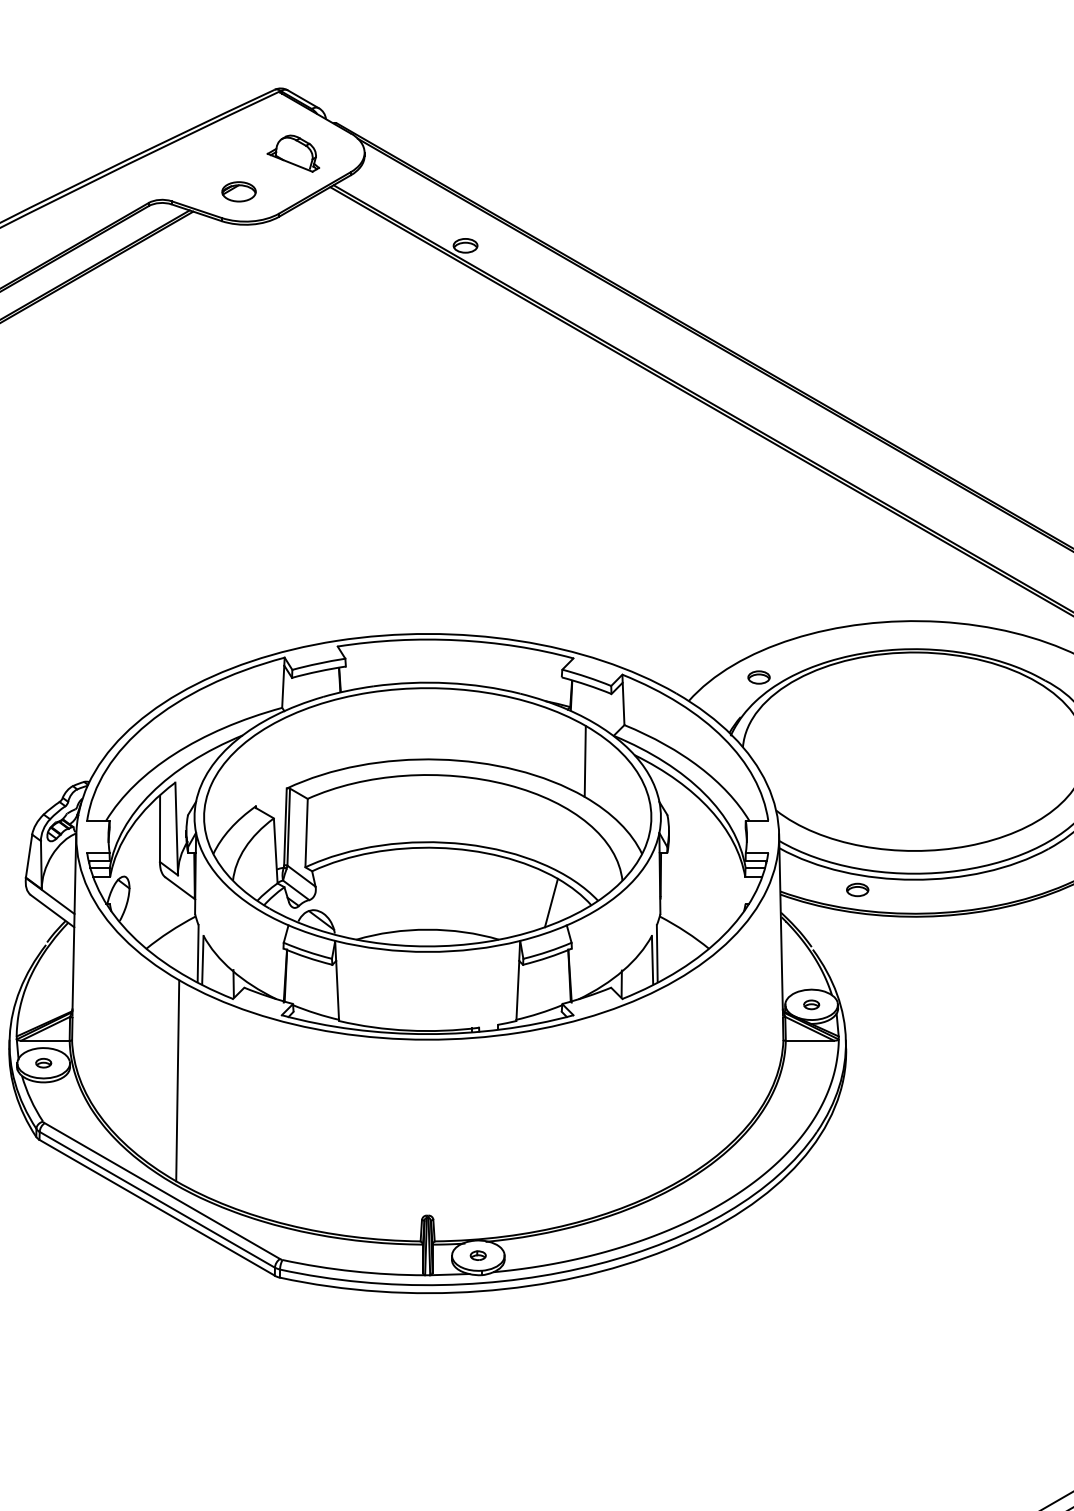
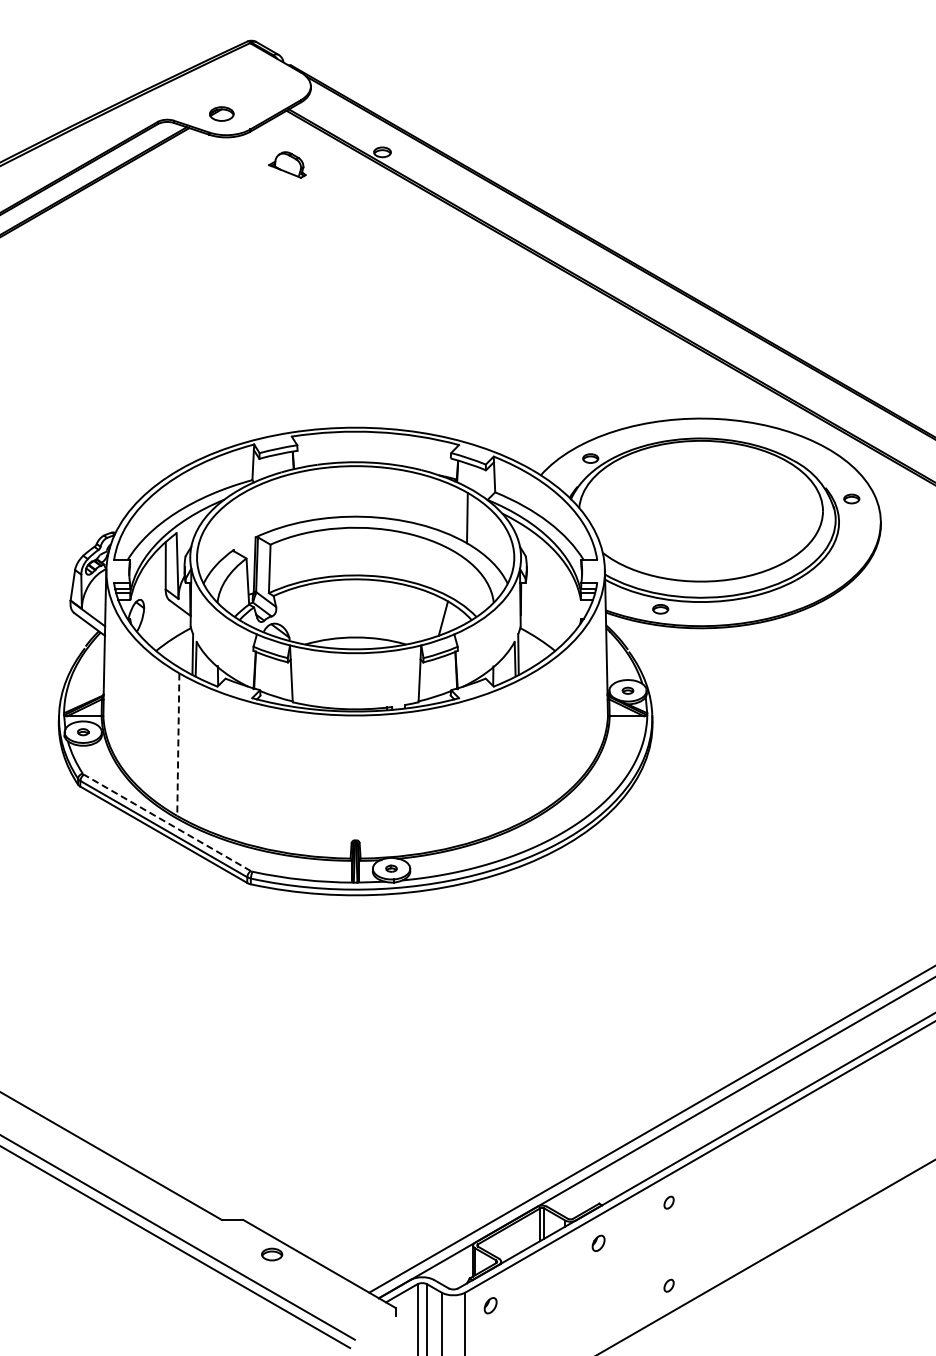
part: (293, 152) -> (287, 164), moved
line: (177, 1081) -> (178, 745), solid -> dashed
line: (162, 1190) -> (167, 822), solid -> dashed

